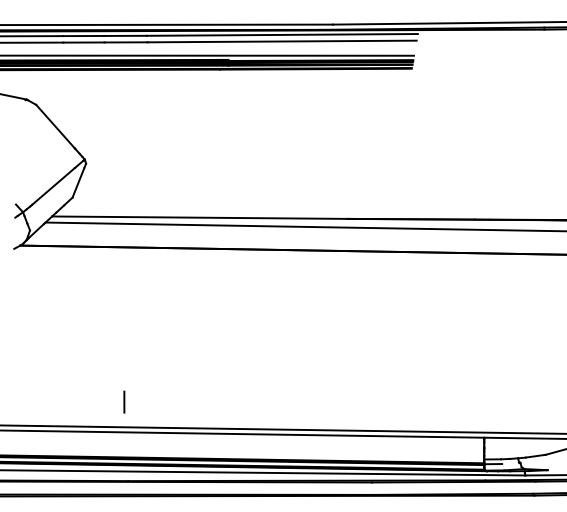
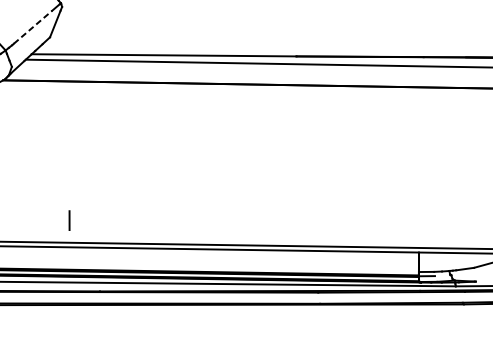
line: (53, 186) -> (32, 27), solid -> dashed
line: (124, 401) -> (69, 220), moved

